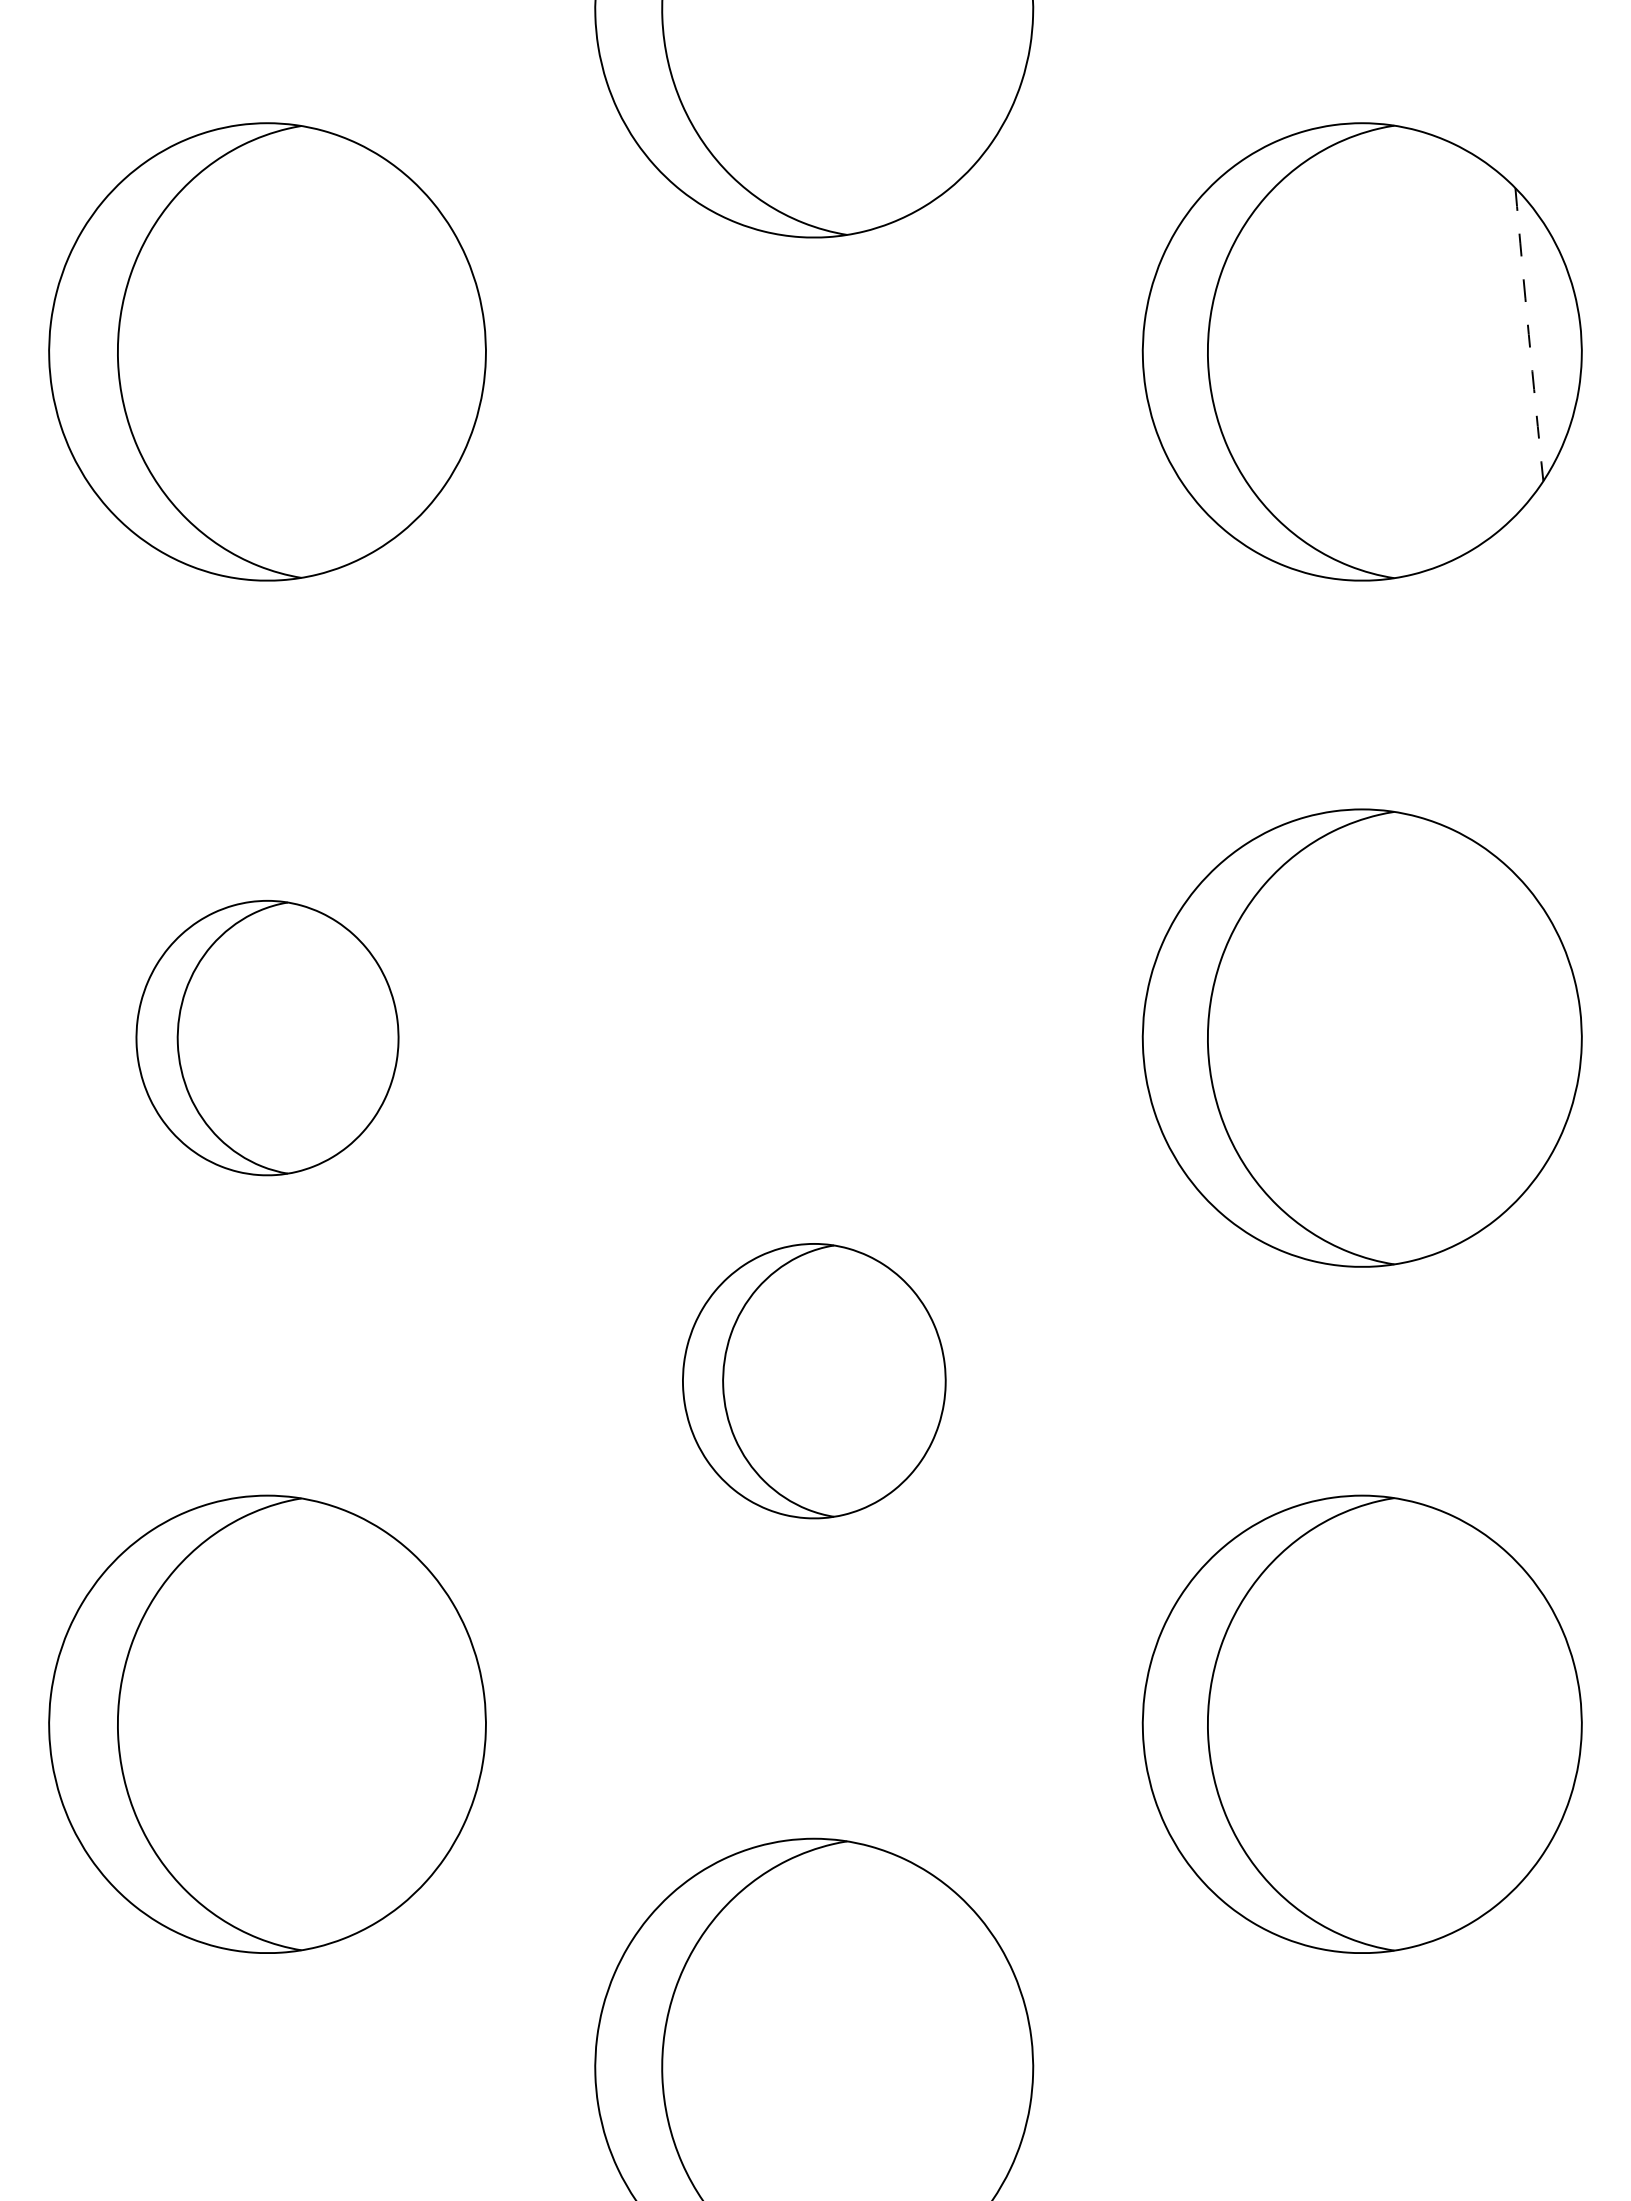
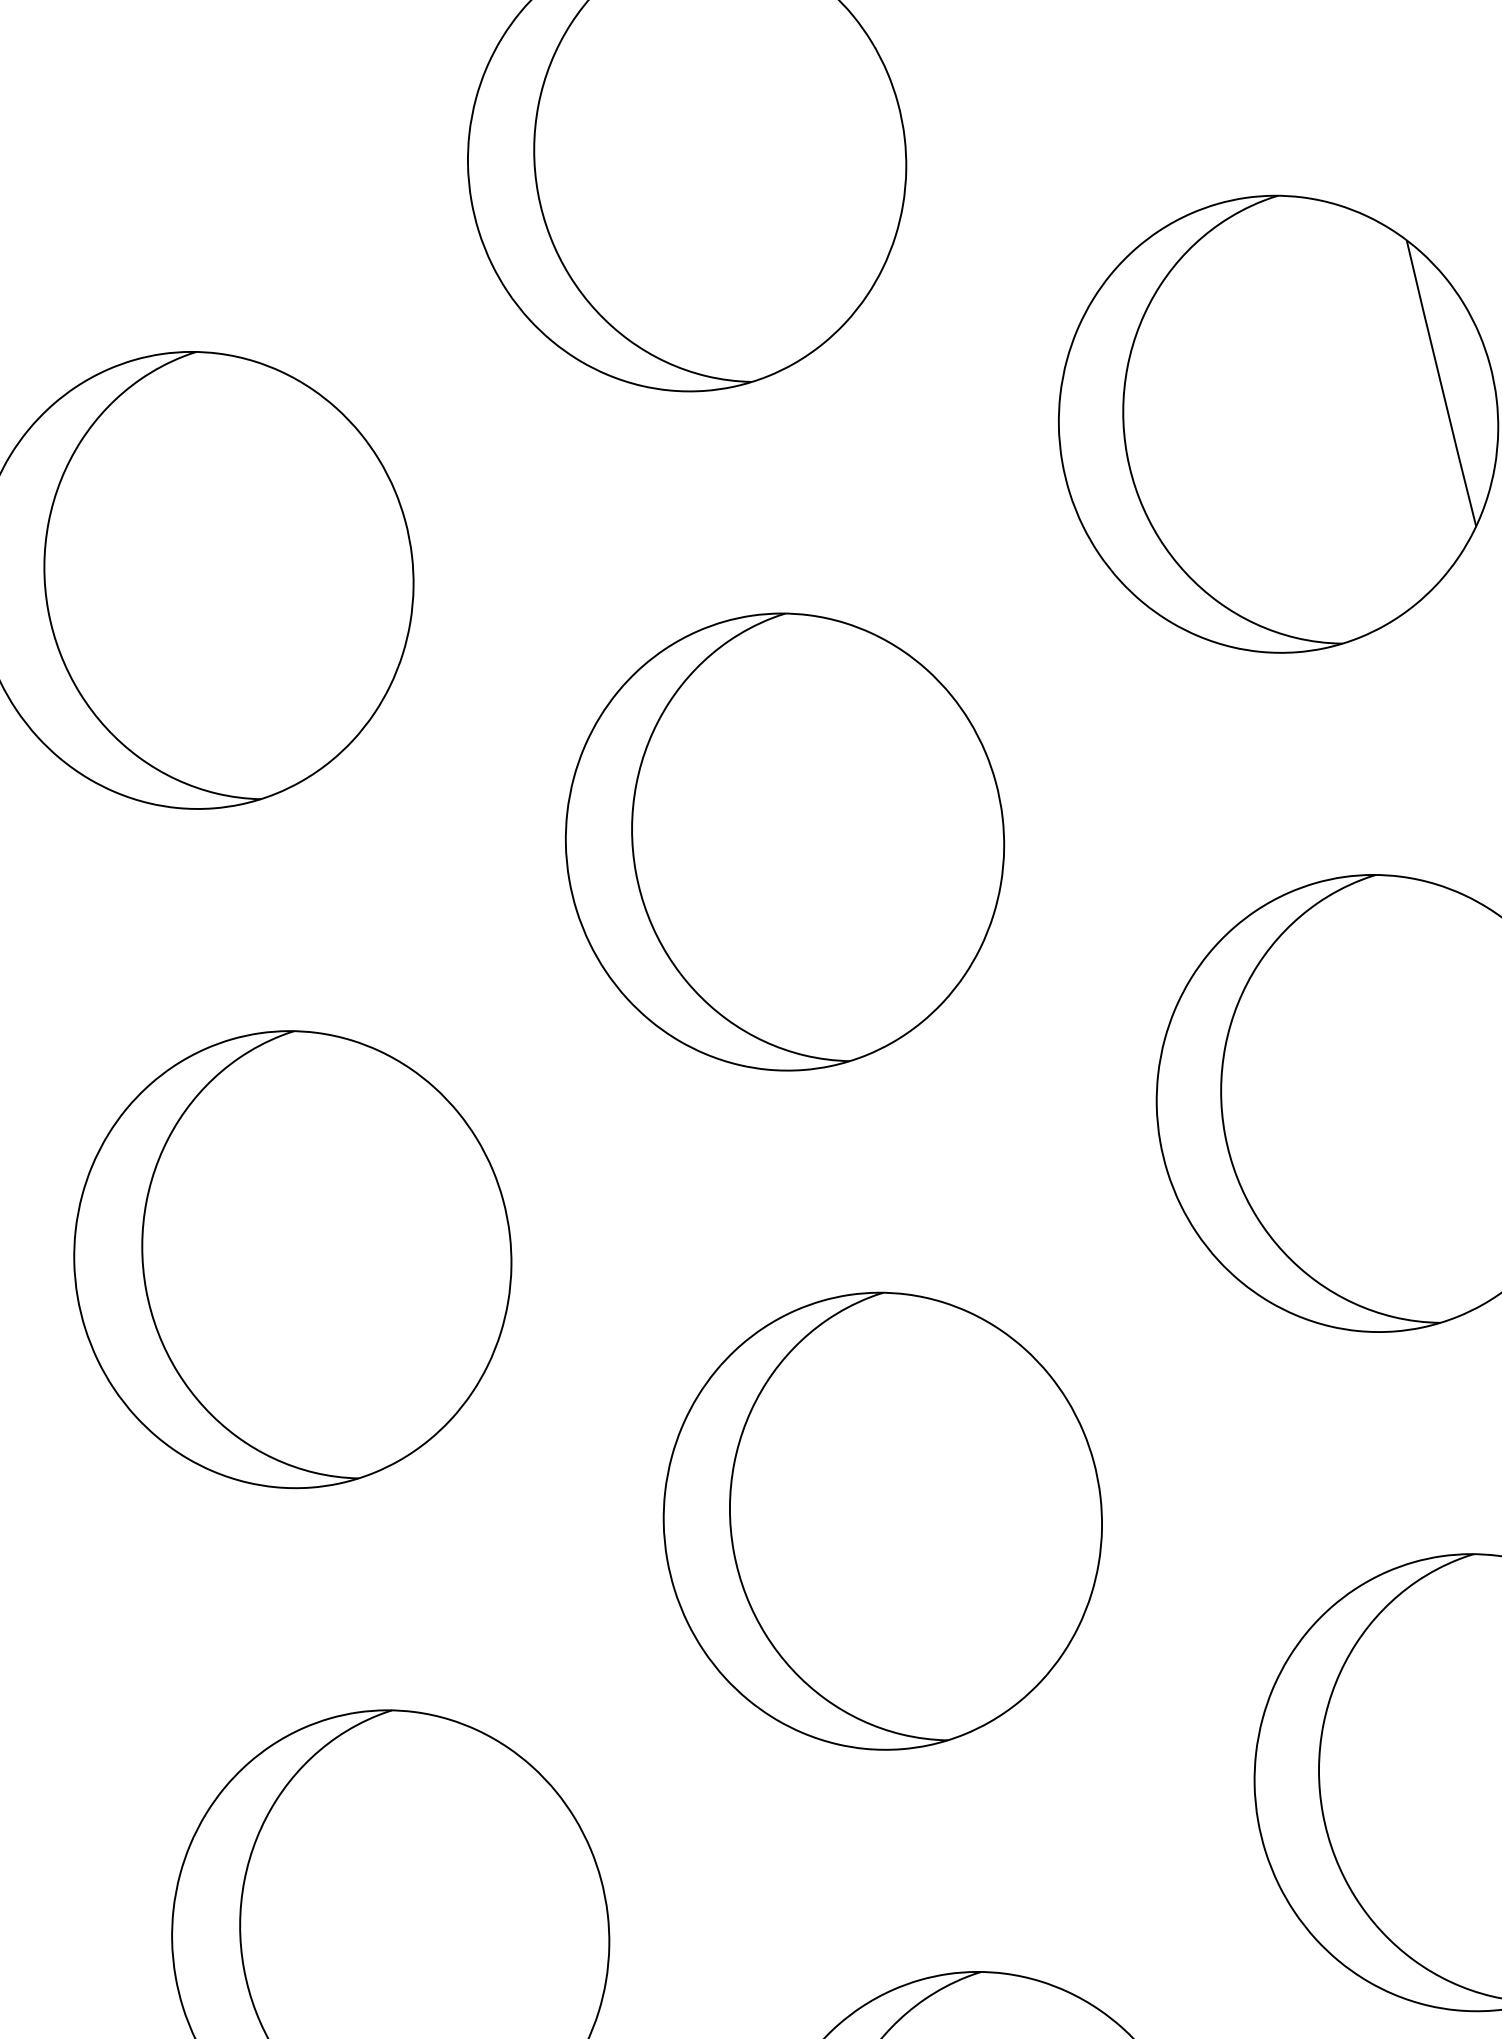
arc: (1528, 334) -> (1440, 383), dashed -> solid
part: (814, 694) -> (785, 841), added
part: (267, 1037) -> (292, 1258), size x1.67
part: (814, 1380) -> (883, 1520), size x1.67

